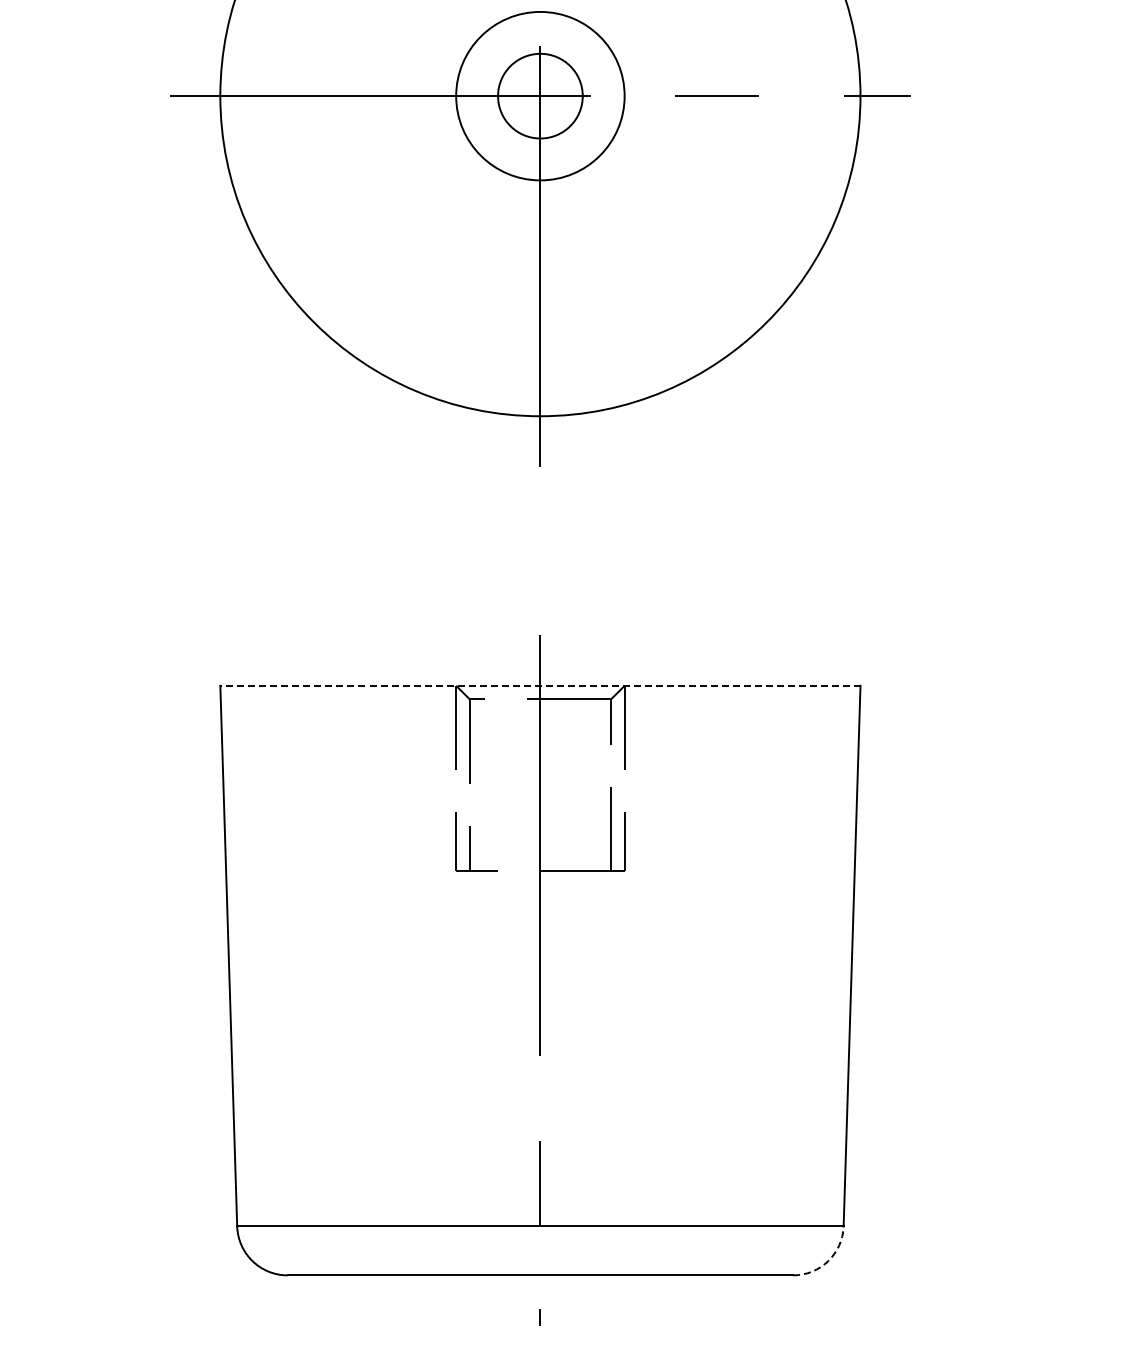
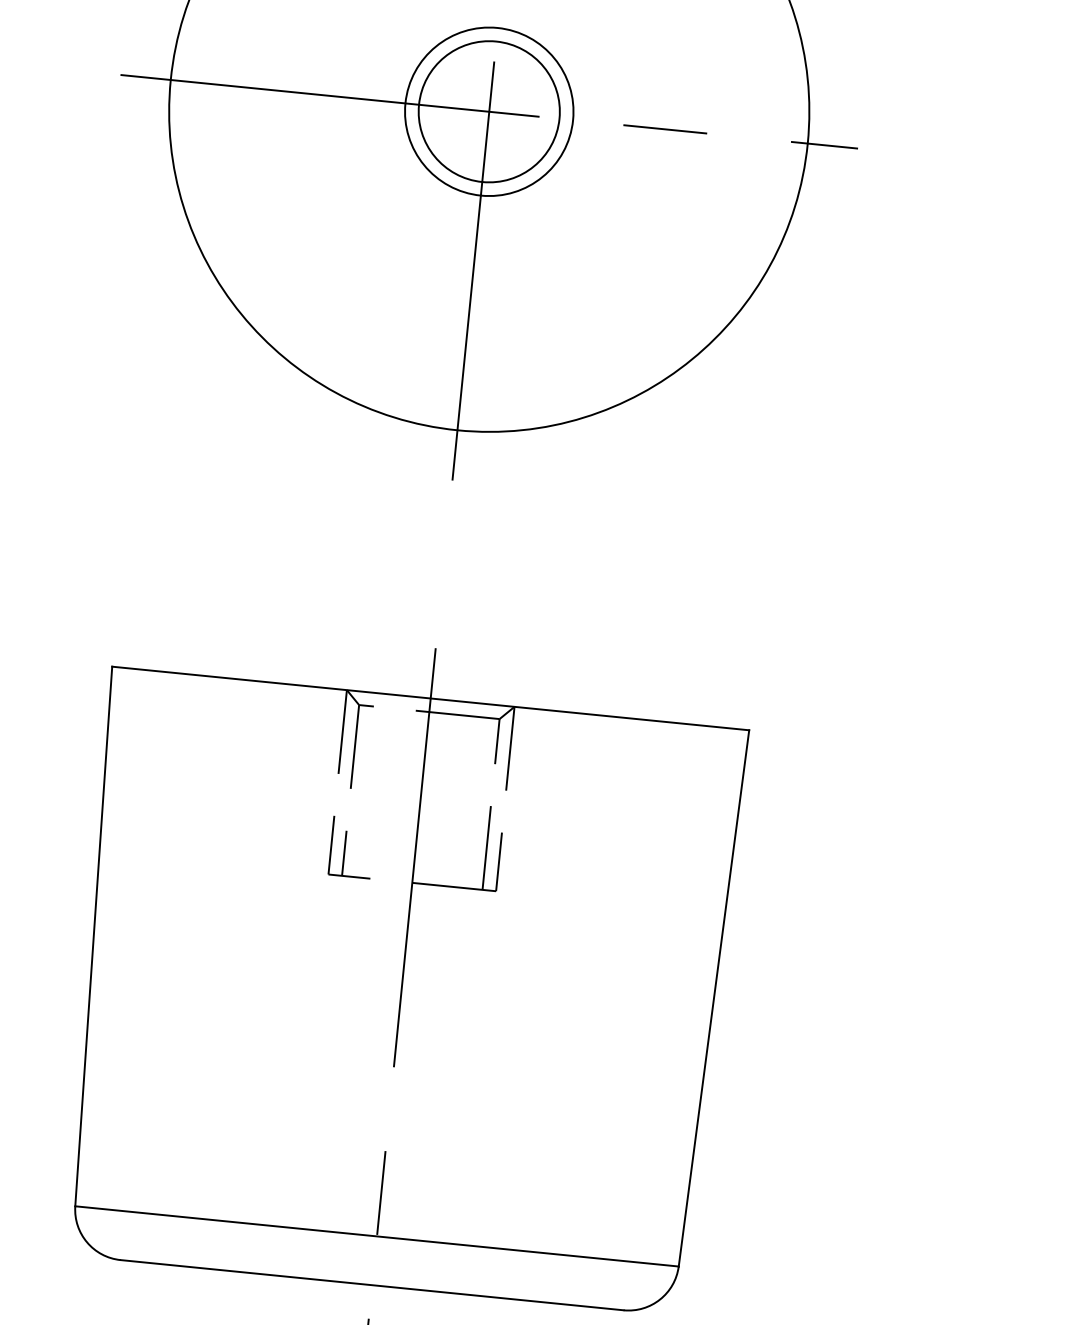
circle: (540, 95) -> (489, 111), size x1.67
line: (539, 685) -> (429, 698), dashed -> solid
arc: (828, 1261) -> (660, 1299), dashed -> solid

